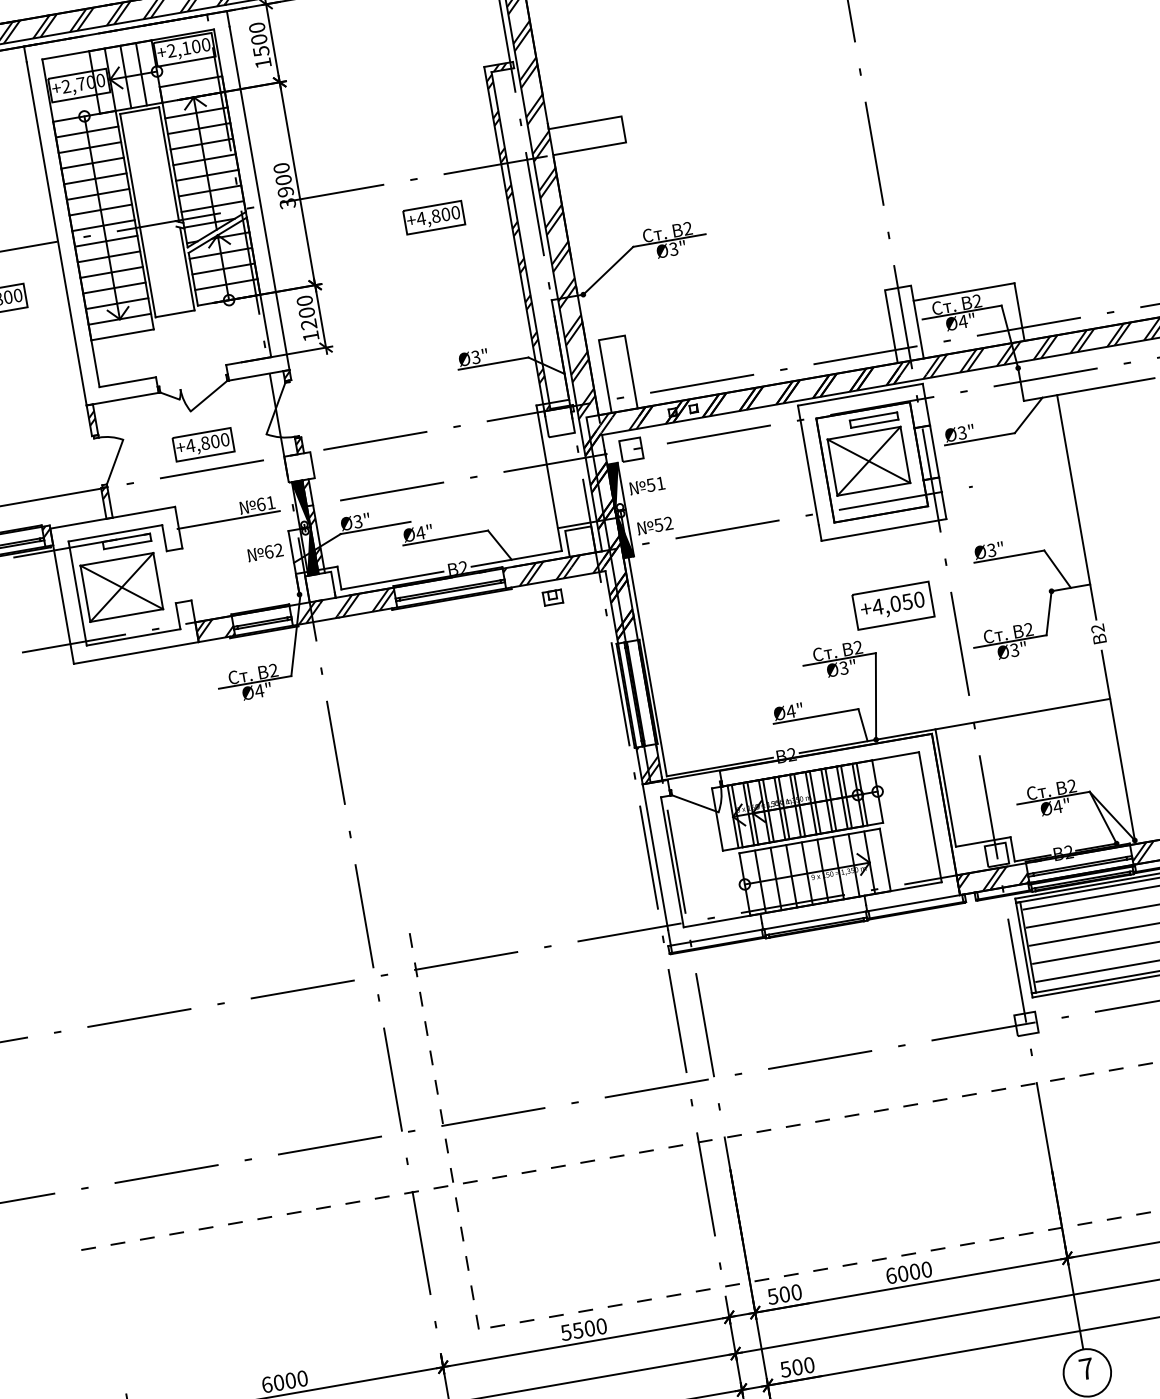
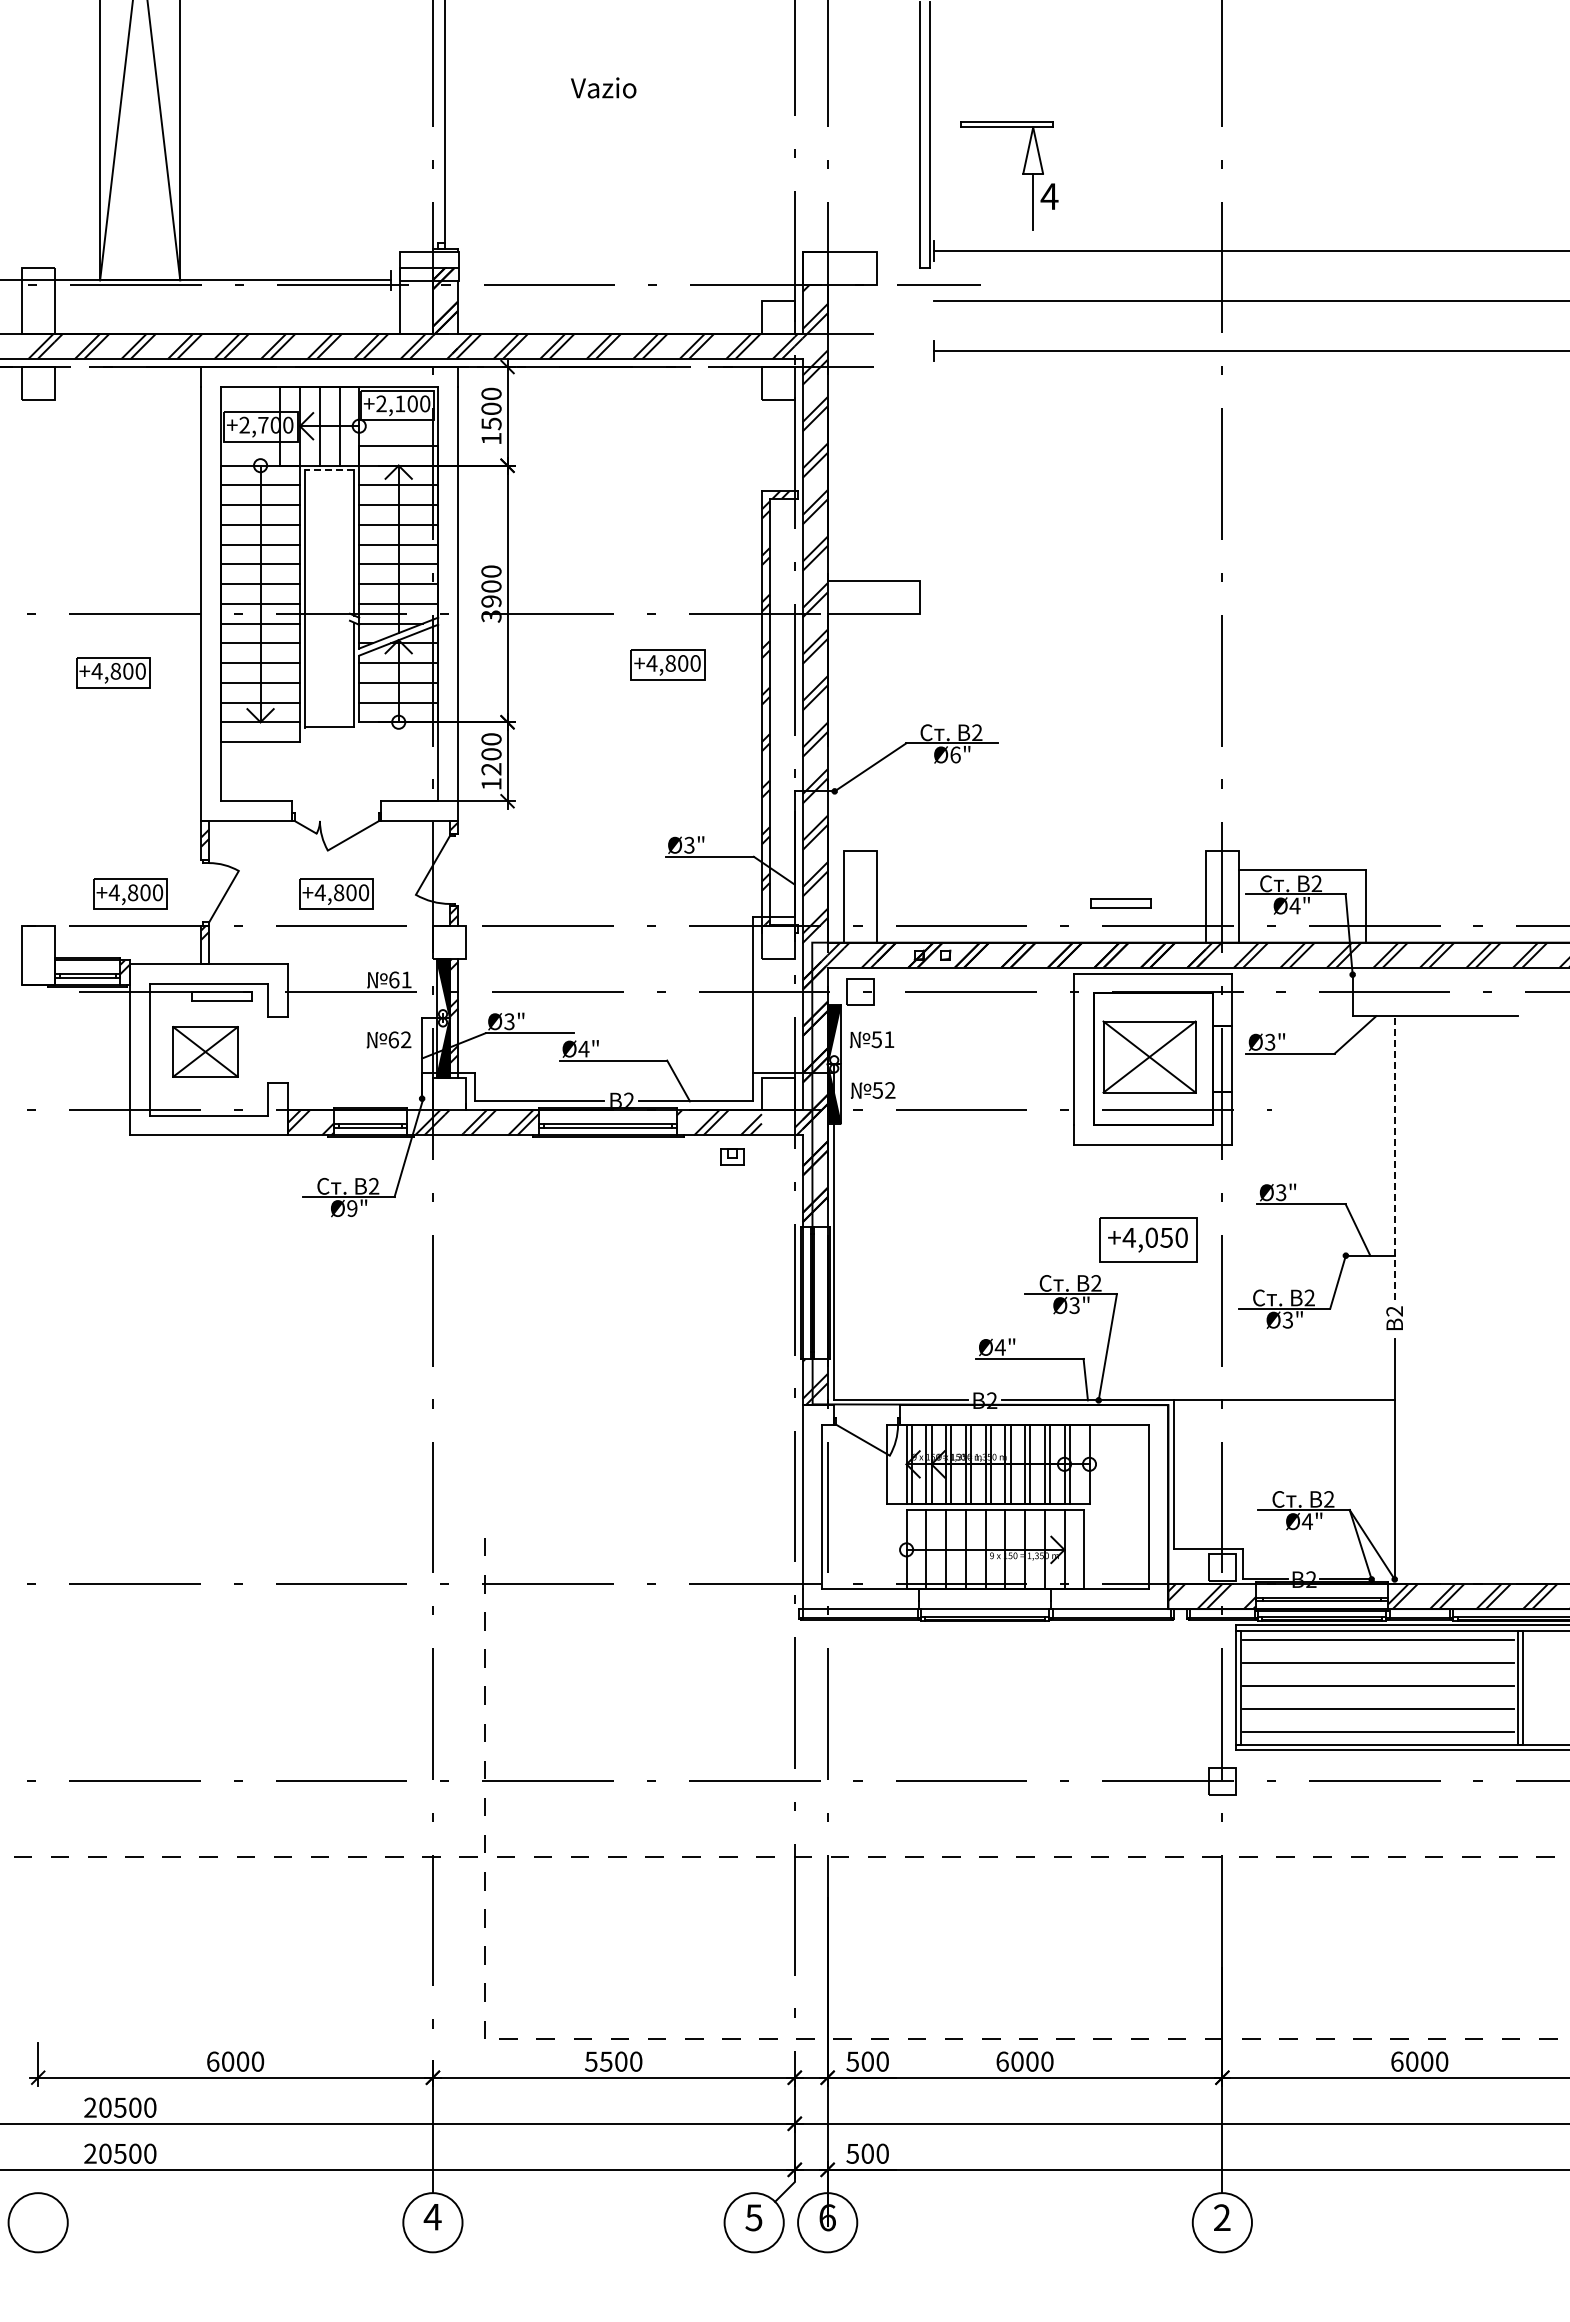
line: (139, 110) -> (329, 470), solid -> dashed
text: (673, 248) -> (955, 754), Ø3" -> Ø6"
part: (873, 420) -> (1120, 903), moved
part: (40, 472) -> (130, 893), added
line: (1076, 507) -> (1394, 1158), solid -> dashed
hatch: (583, 564) -> (777, 1122), removed
part: (121, 587) -> (205, 1051), size x0.7
text: (258, 691) -> (351, 1208), Ø4" -> Ø9"
text: (1086, 1368) -> (1222, 2217), 7 -> 2

